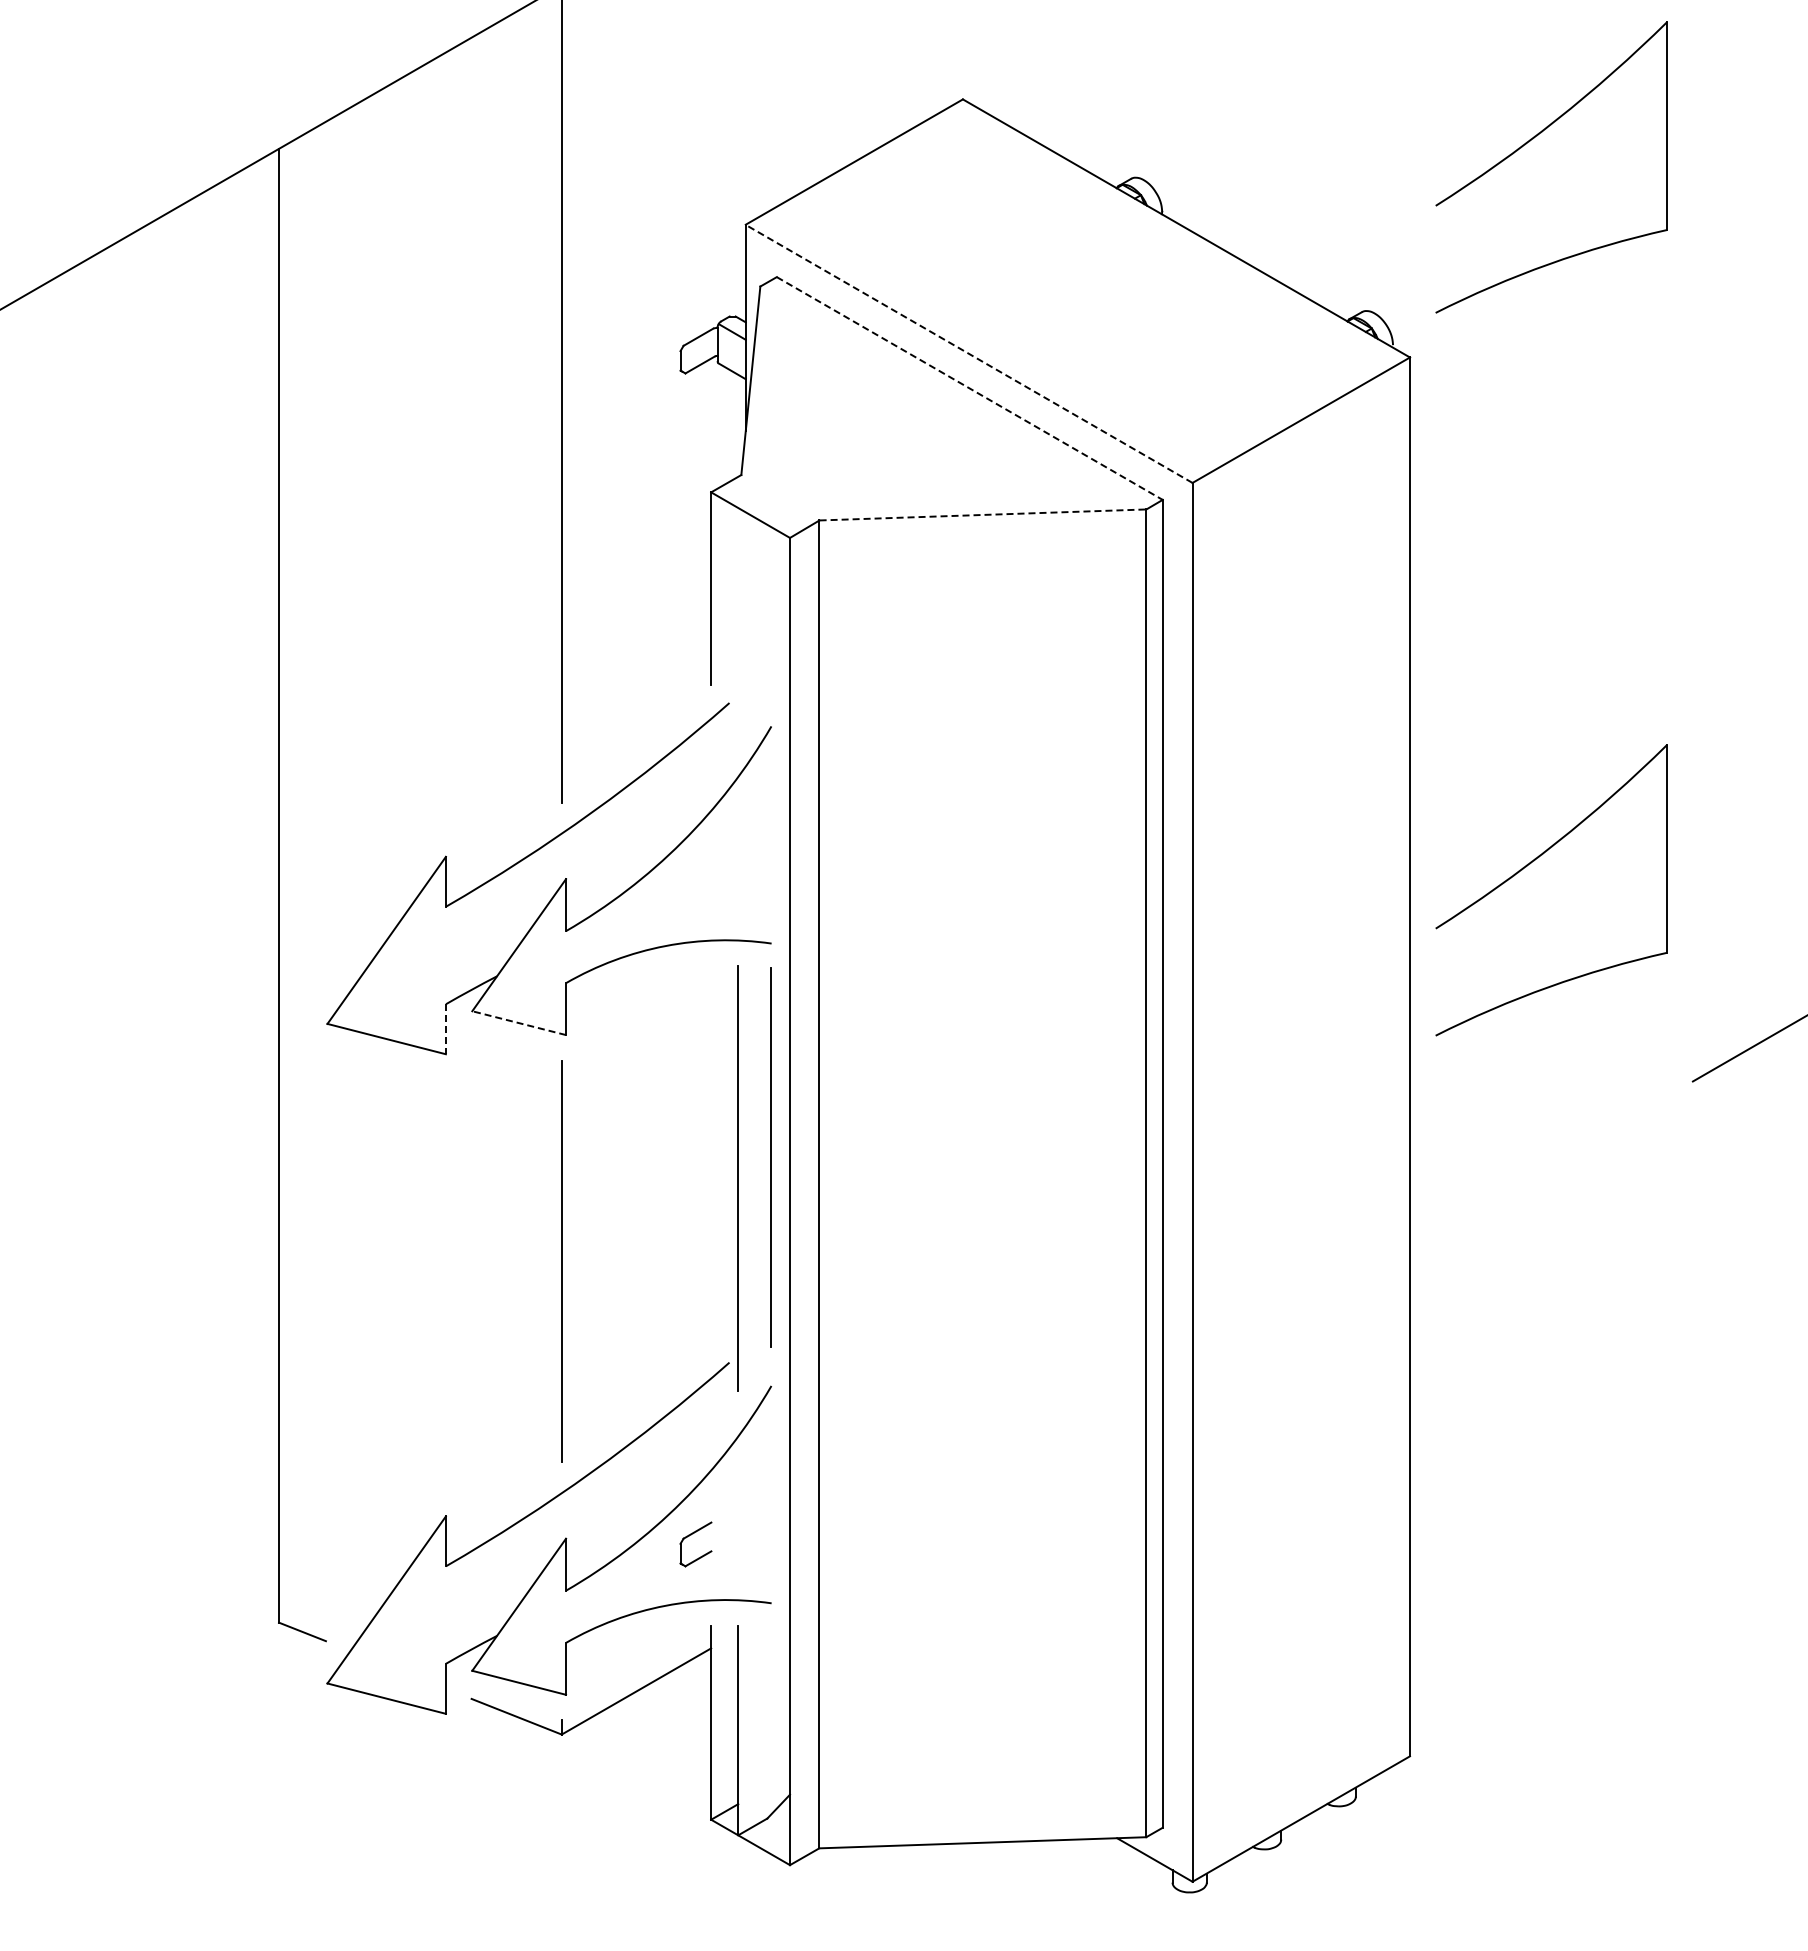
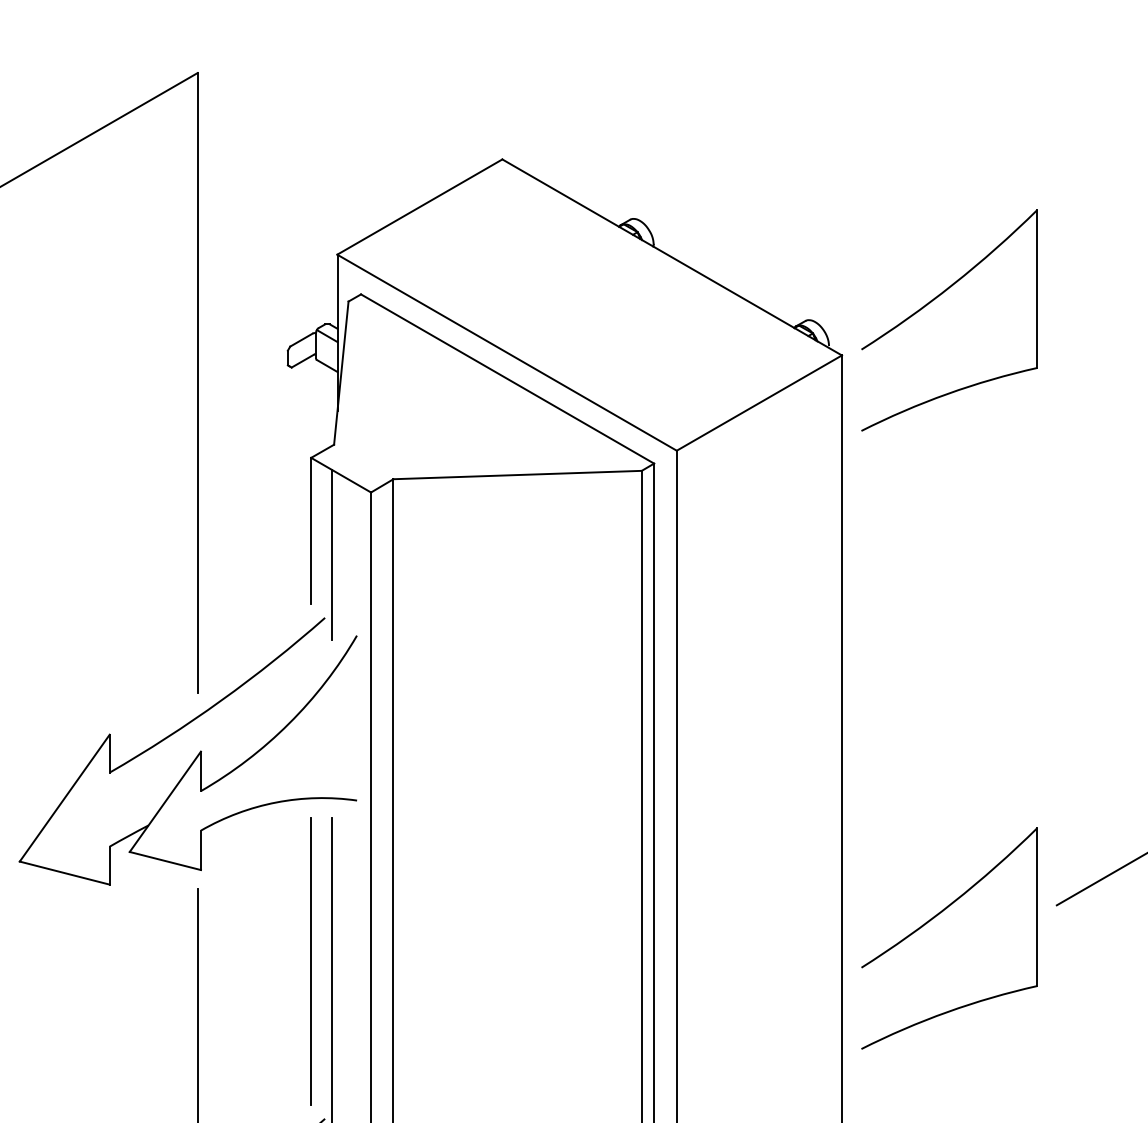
part: (1533, 139) -> (935, 299), moved
line: (968, 353) -> (506, 352), dashed -> solid
line: (969, 388) -> (507, 378), dashed -> solid
line: (981, 515) -> (516, 475), dashed -> solid
line: (738, 619) -> (331, 554), added
part: (1530, 864) -> (933, 919), moved
line: (518, 1023) -> (164, 861), dashed -> solid
line: (445, 1029) -> (109, 865), dashed -> solid
line: (770, 1157) -> (310, 961), moved

